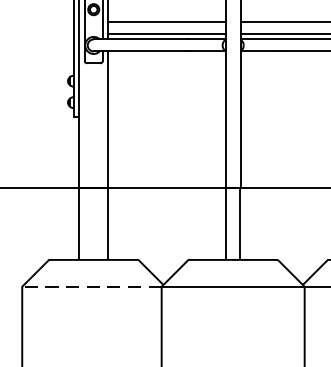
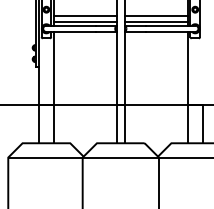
line: (90, 286) -> (44, 157), dashed -> solid

